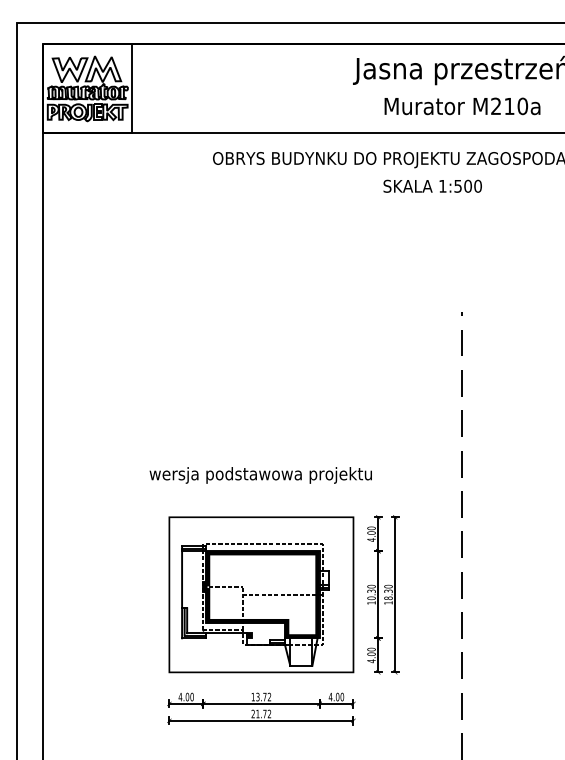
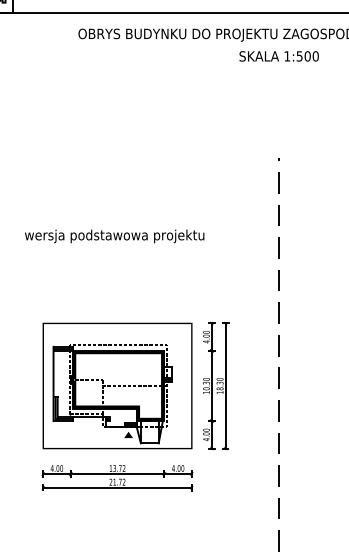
text: (432, 185) -> (279, 55), moved
text: (260, 475) -> (114, 236), moved
fill: (274, 655) -> (128, 434), added

